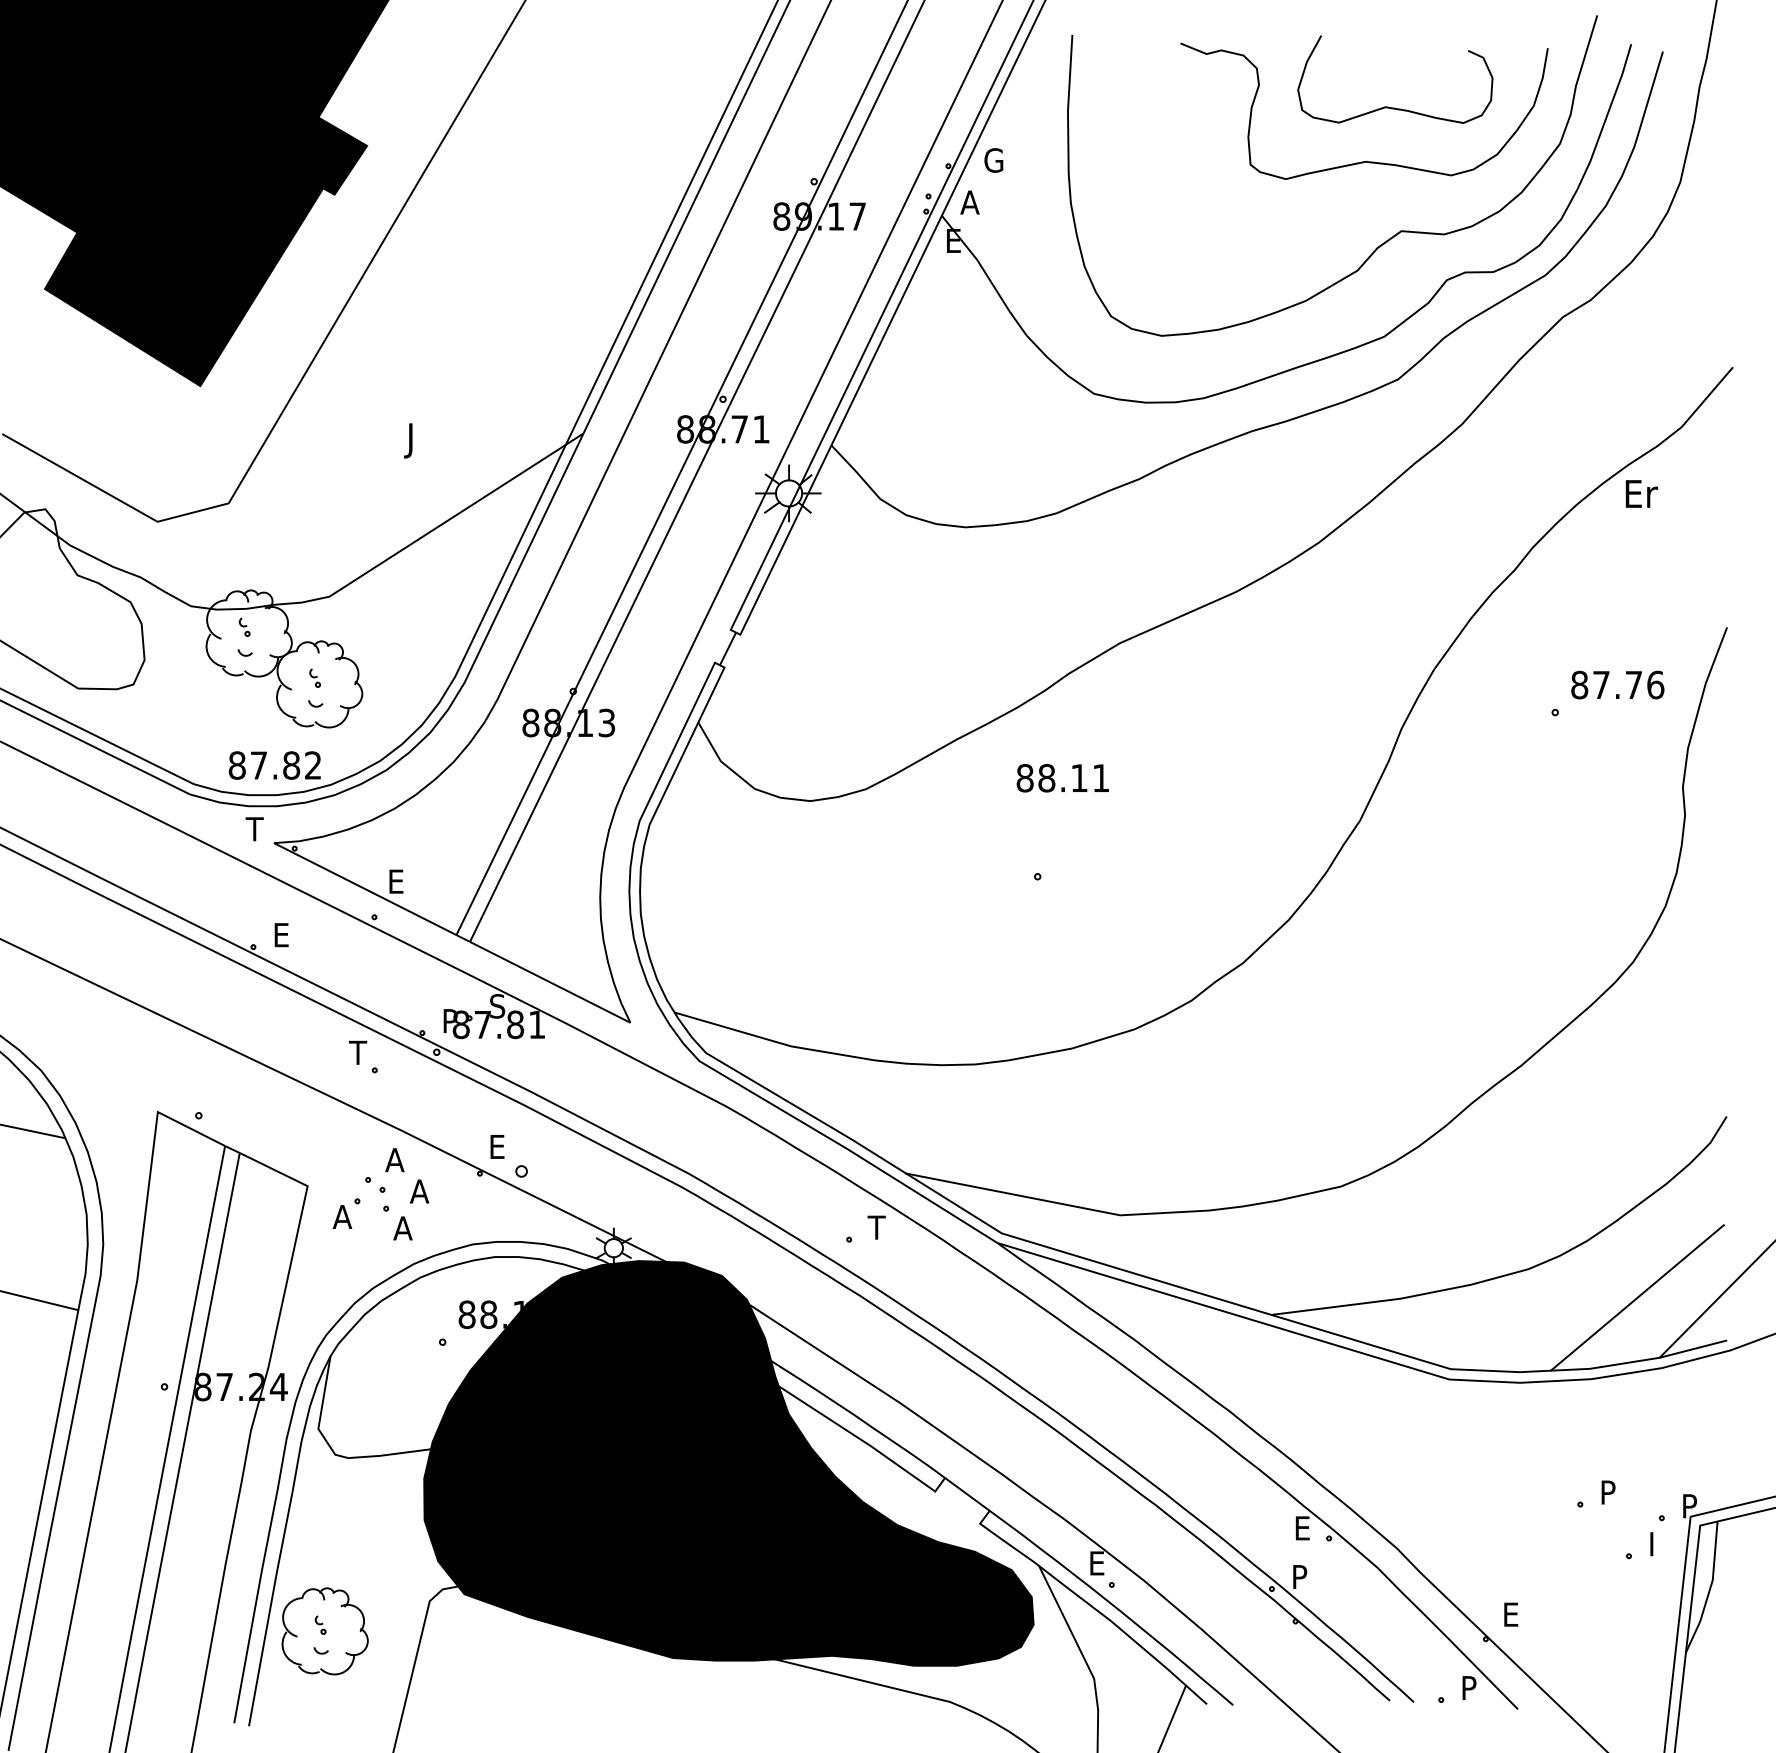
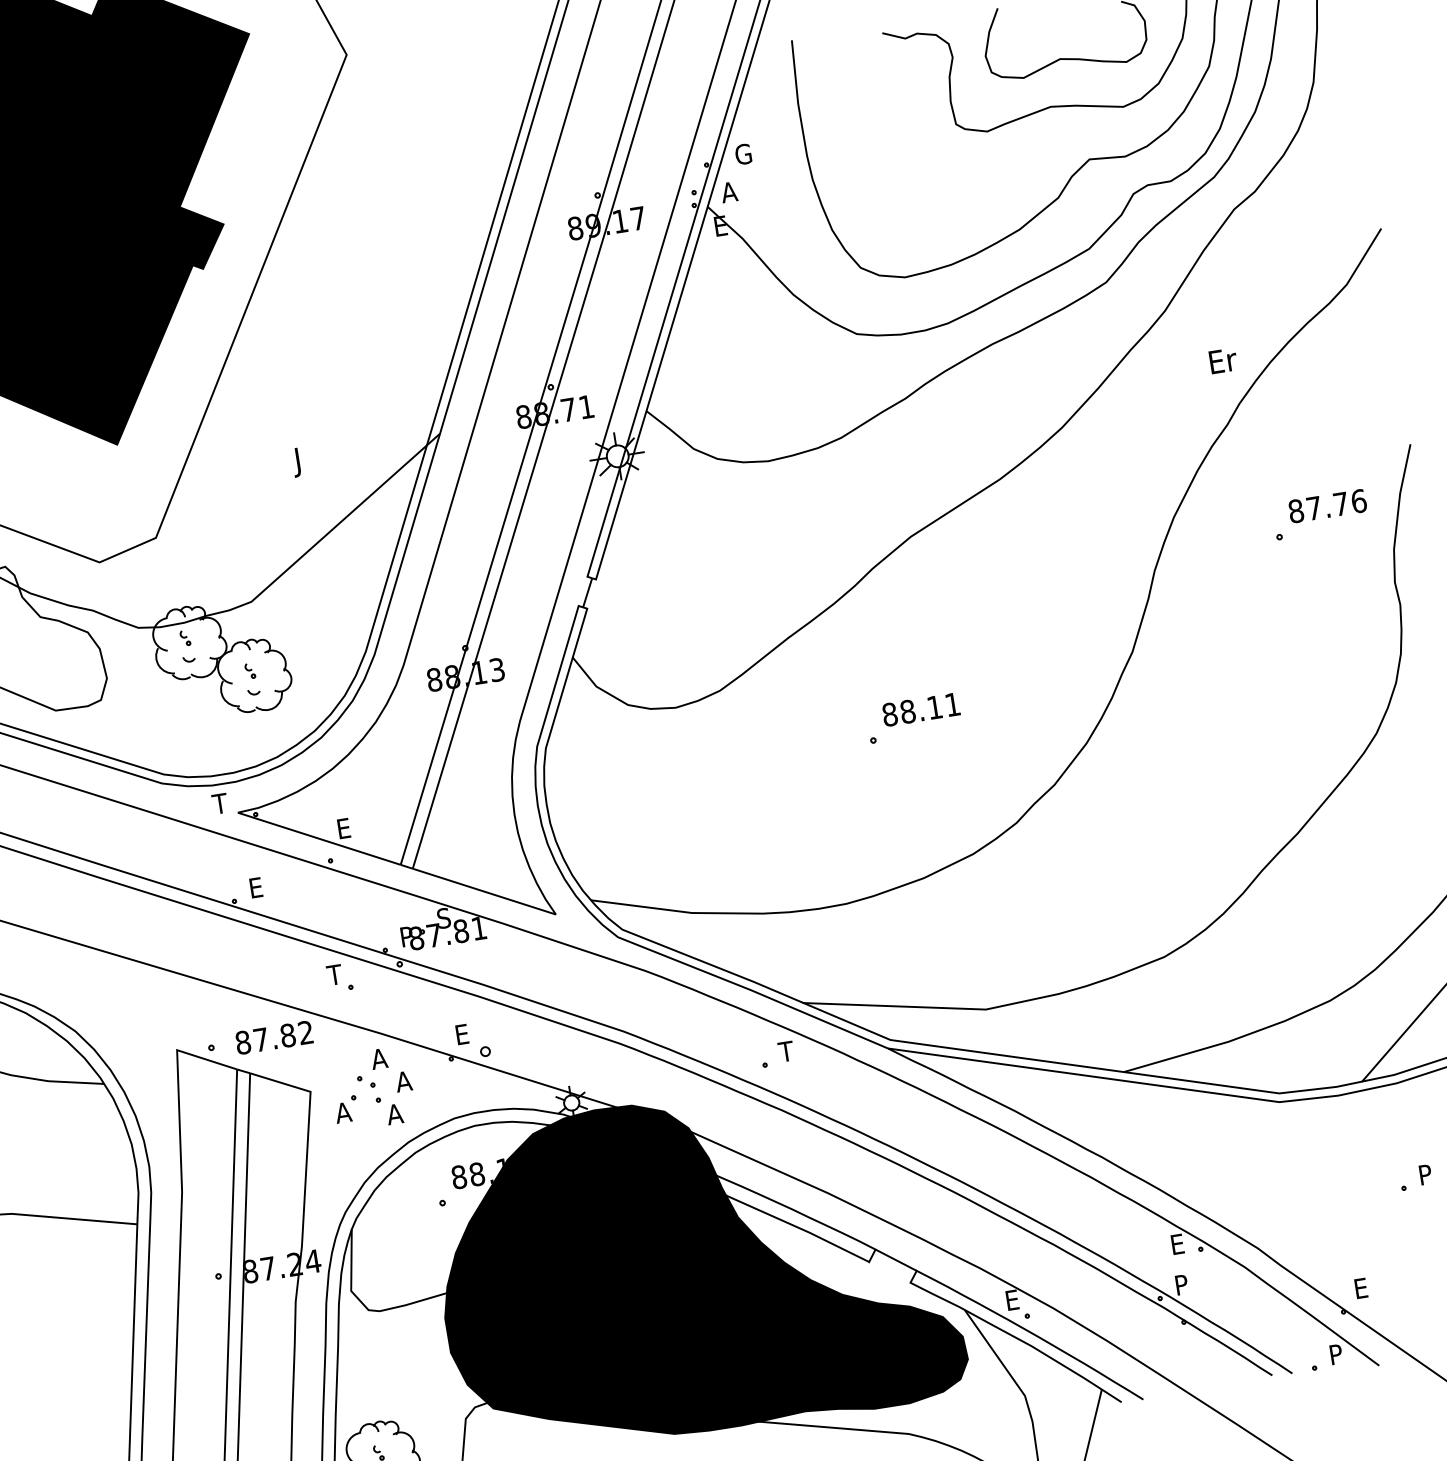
text: (1641, 493) -> (1223, 360), moved
text: (274, 765) -> (273, 1037), moved
text: (1062, 778) -> (920, 709), moved

